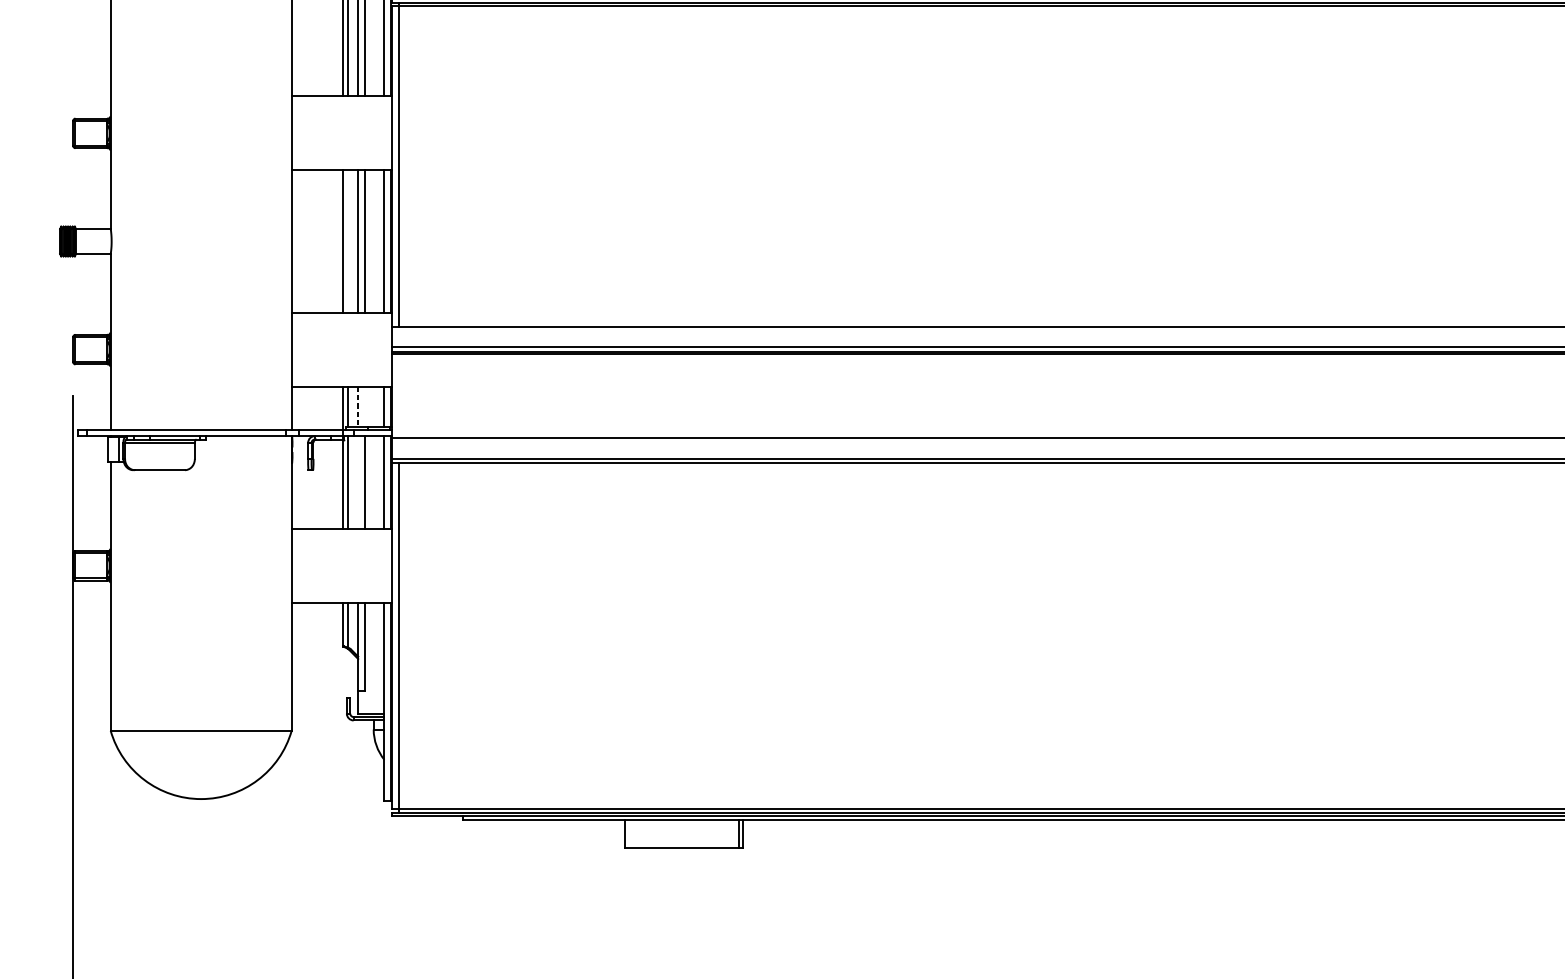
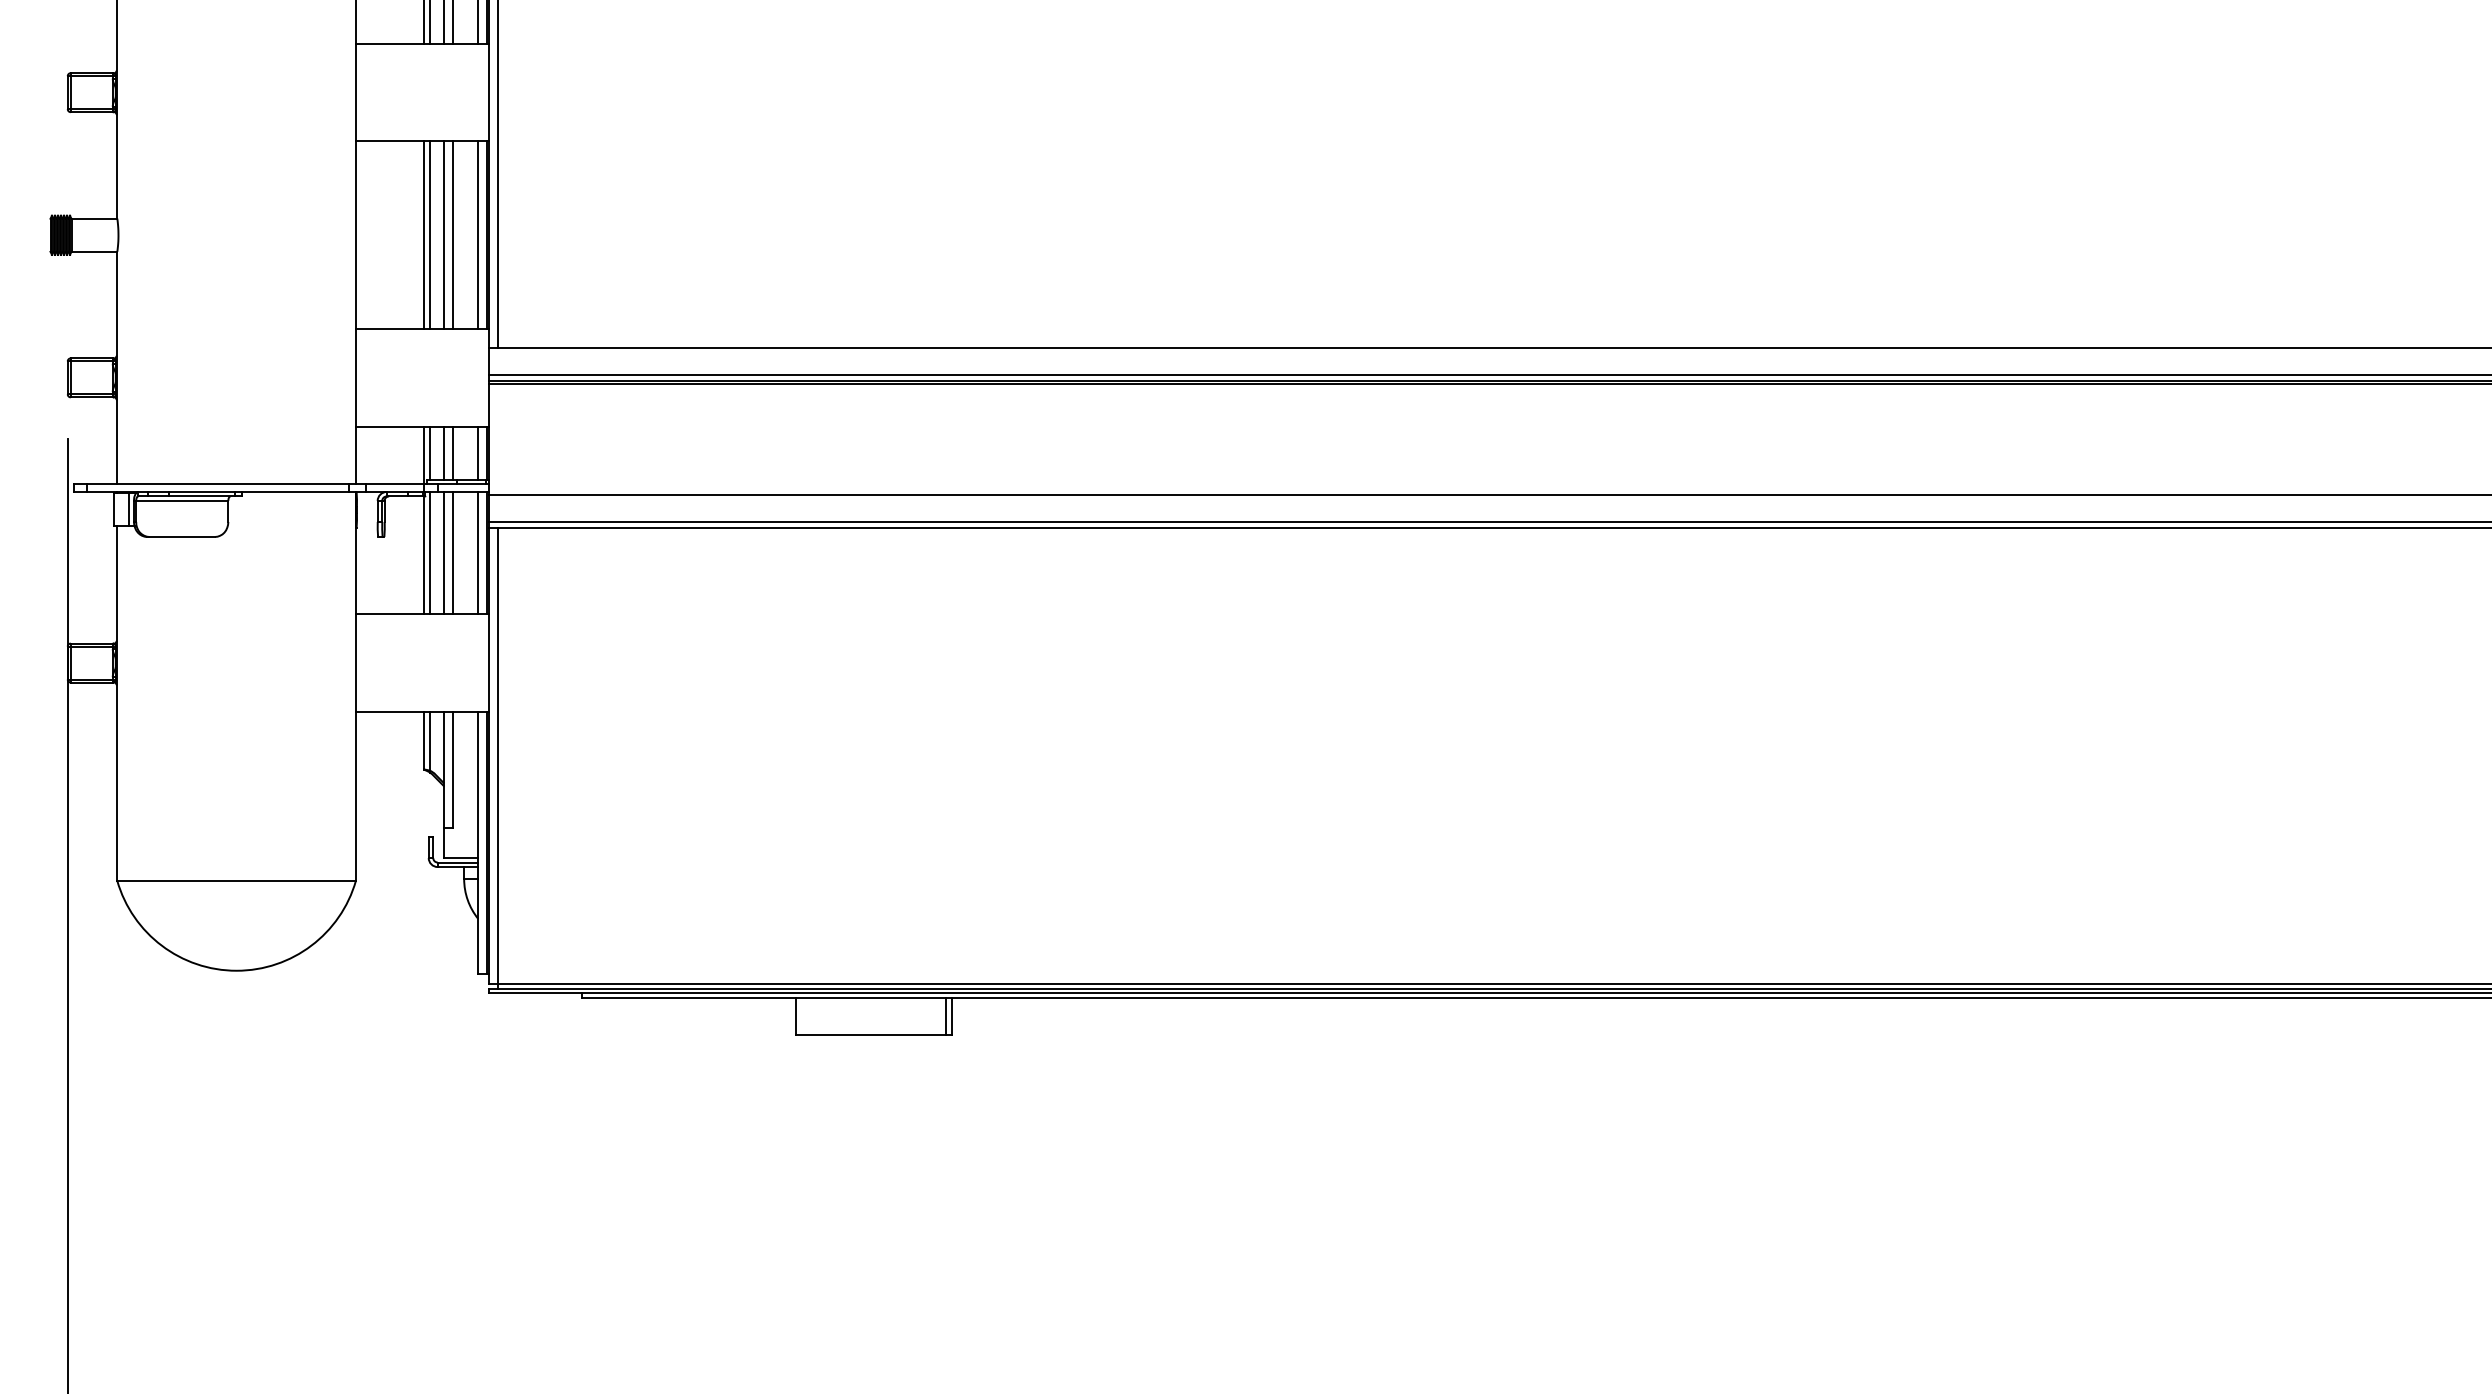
line: (348, 241) -> (430, 235), added
line: (358, 406) -> (443, 453), dashed -> solid
line: (364, 406) -> (452, 452), added
line: (358, 482) -> (443, 552), added

